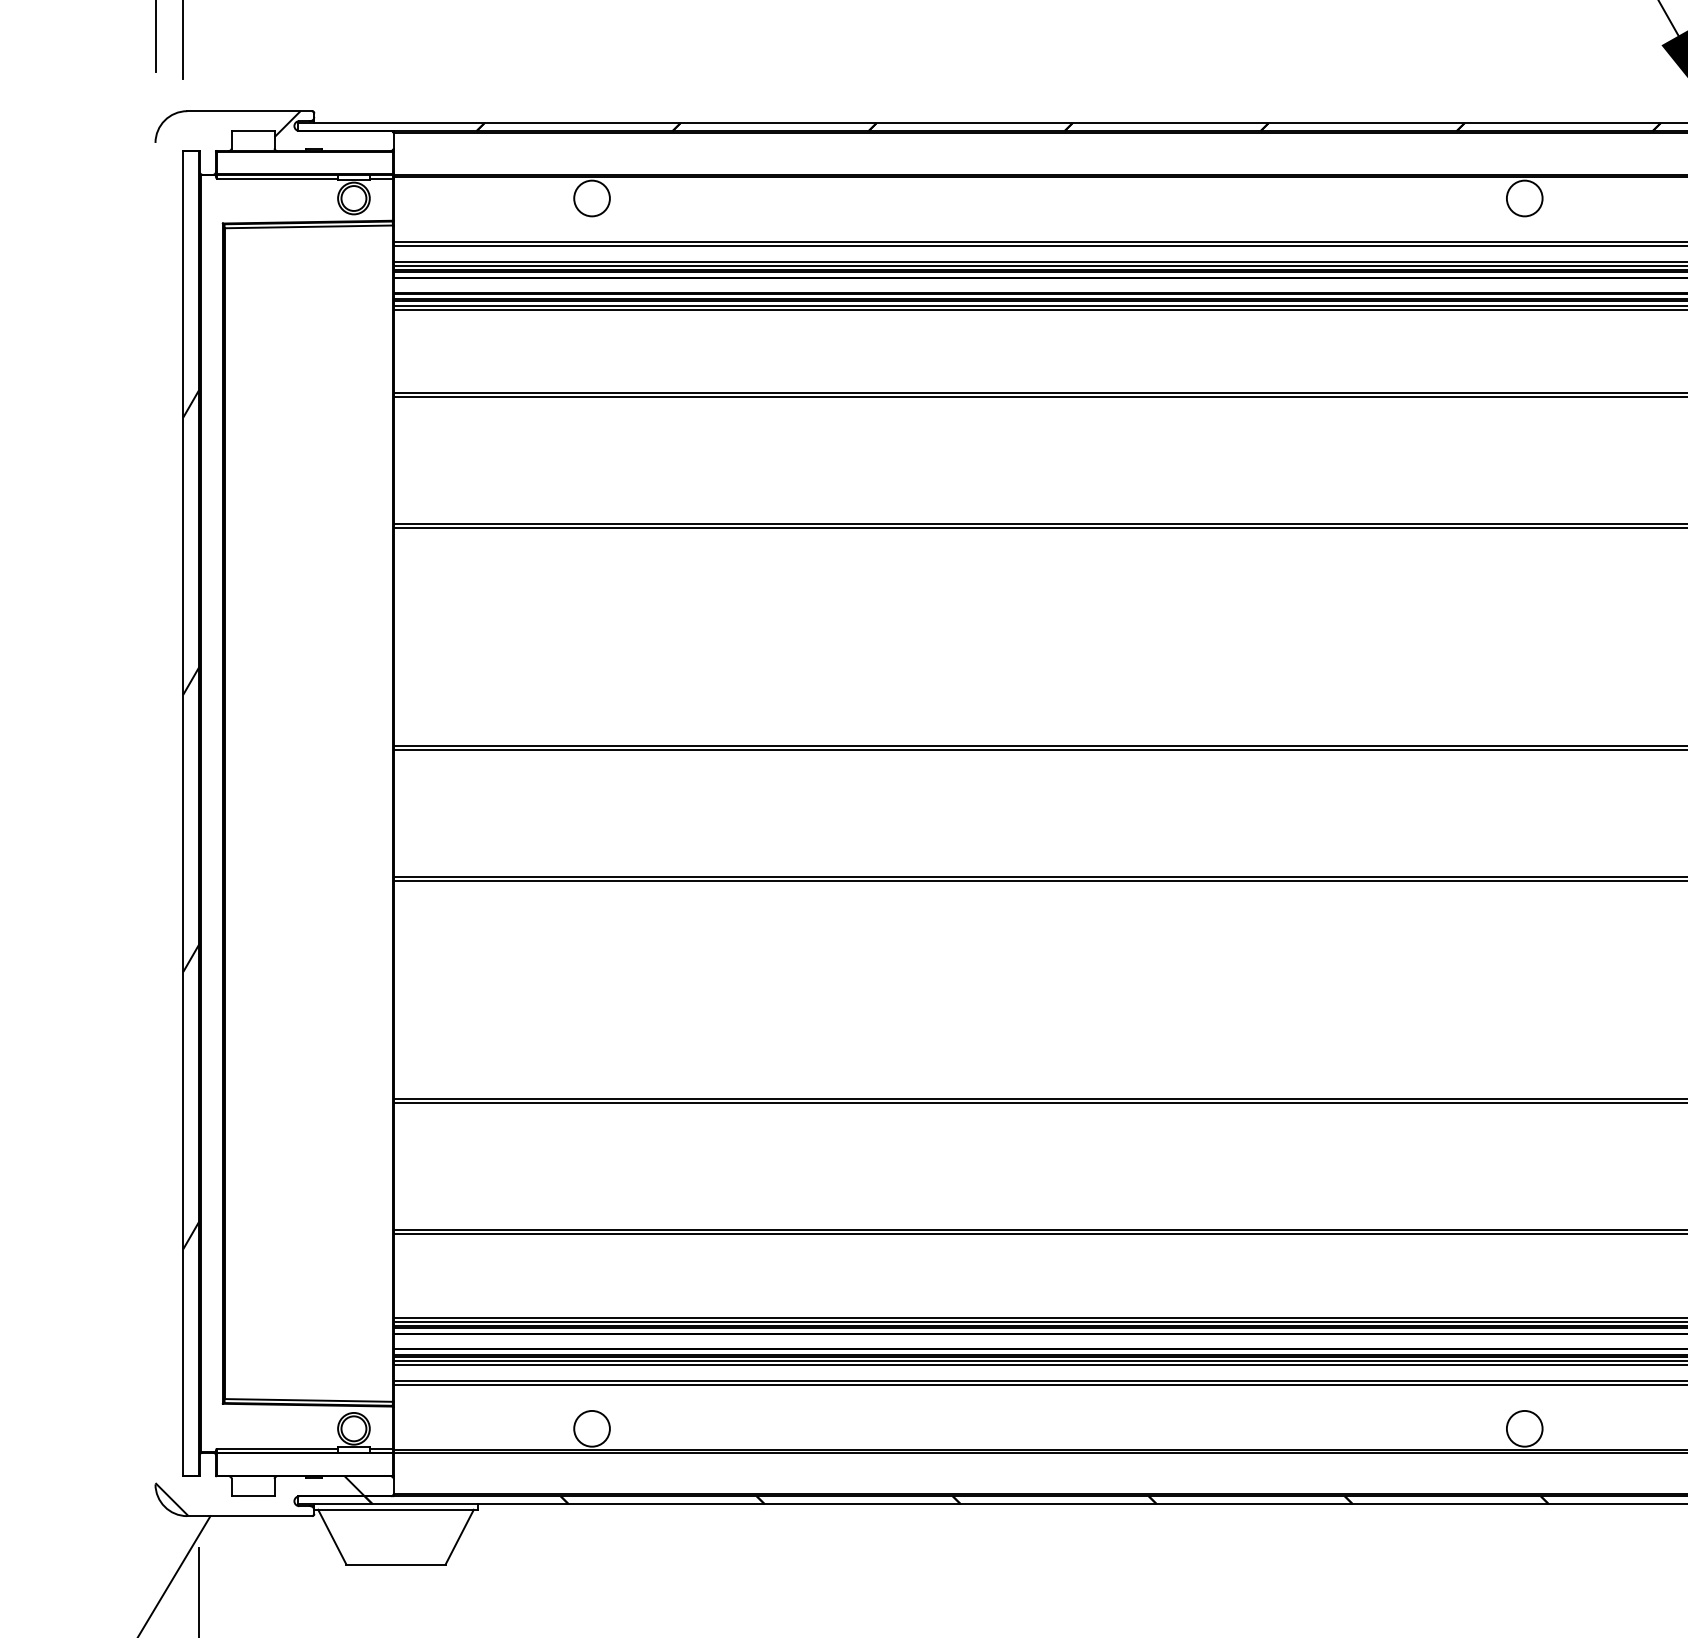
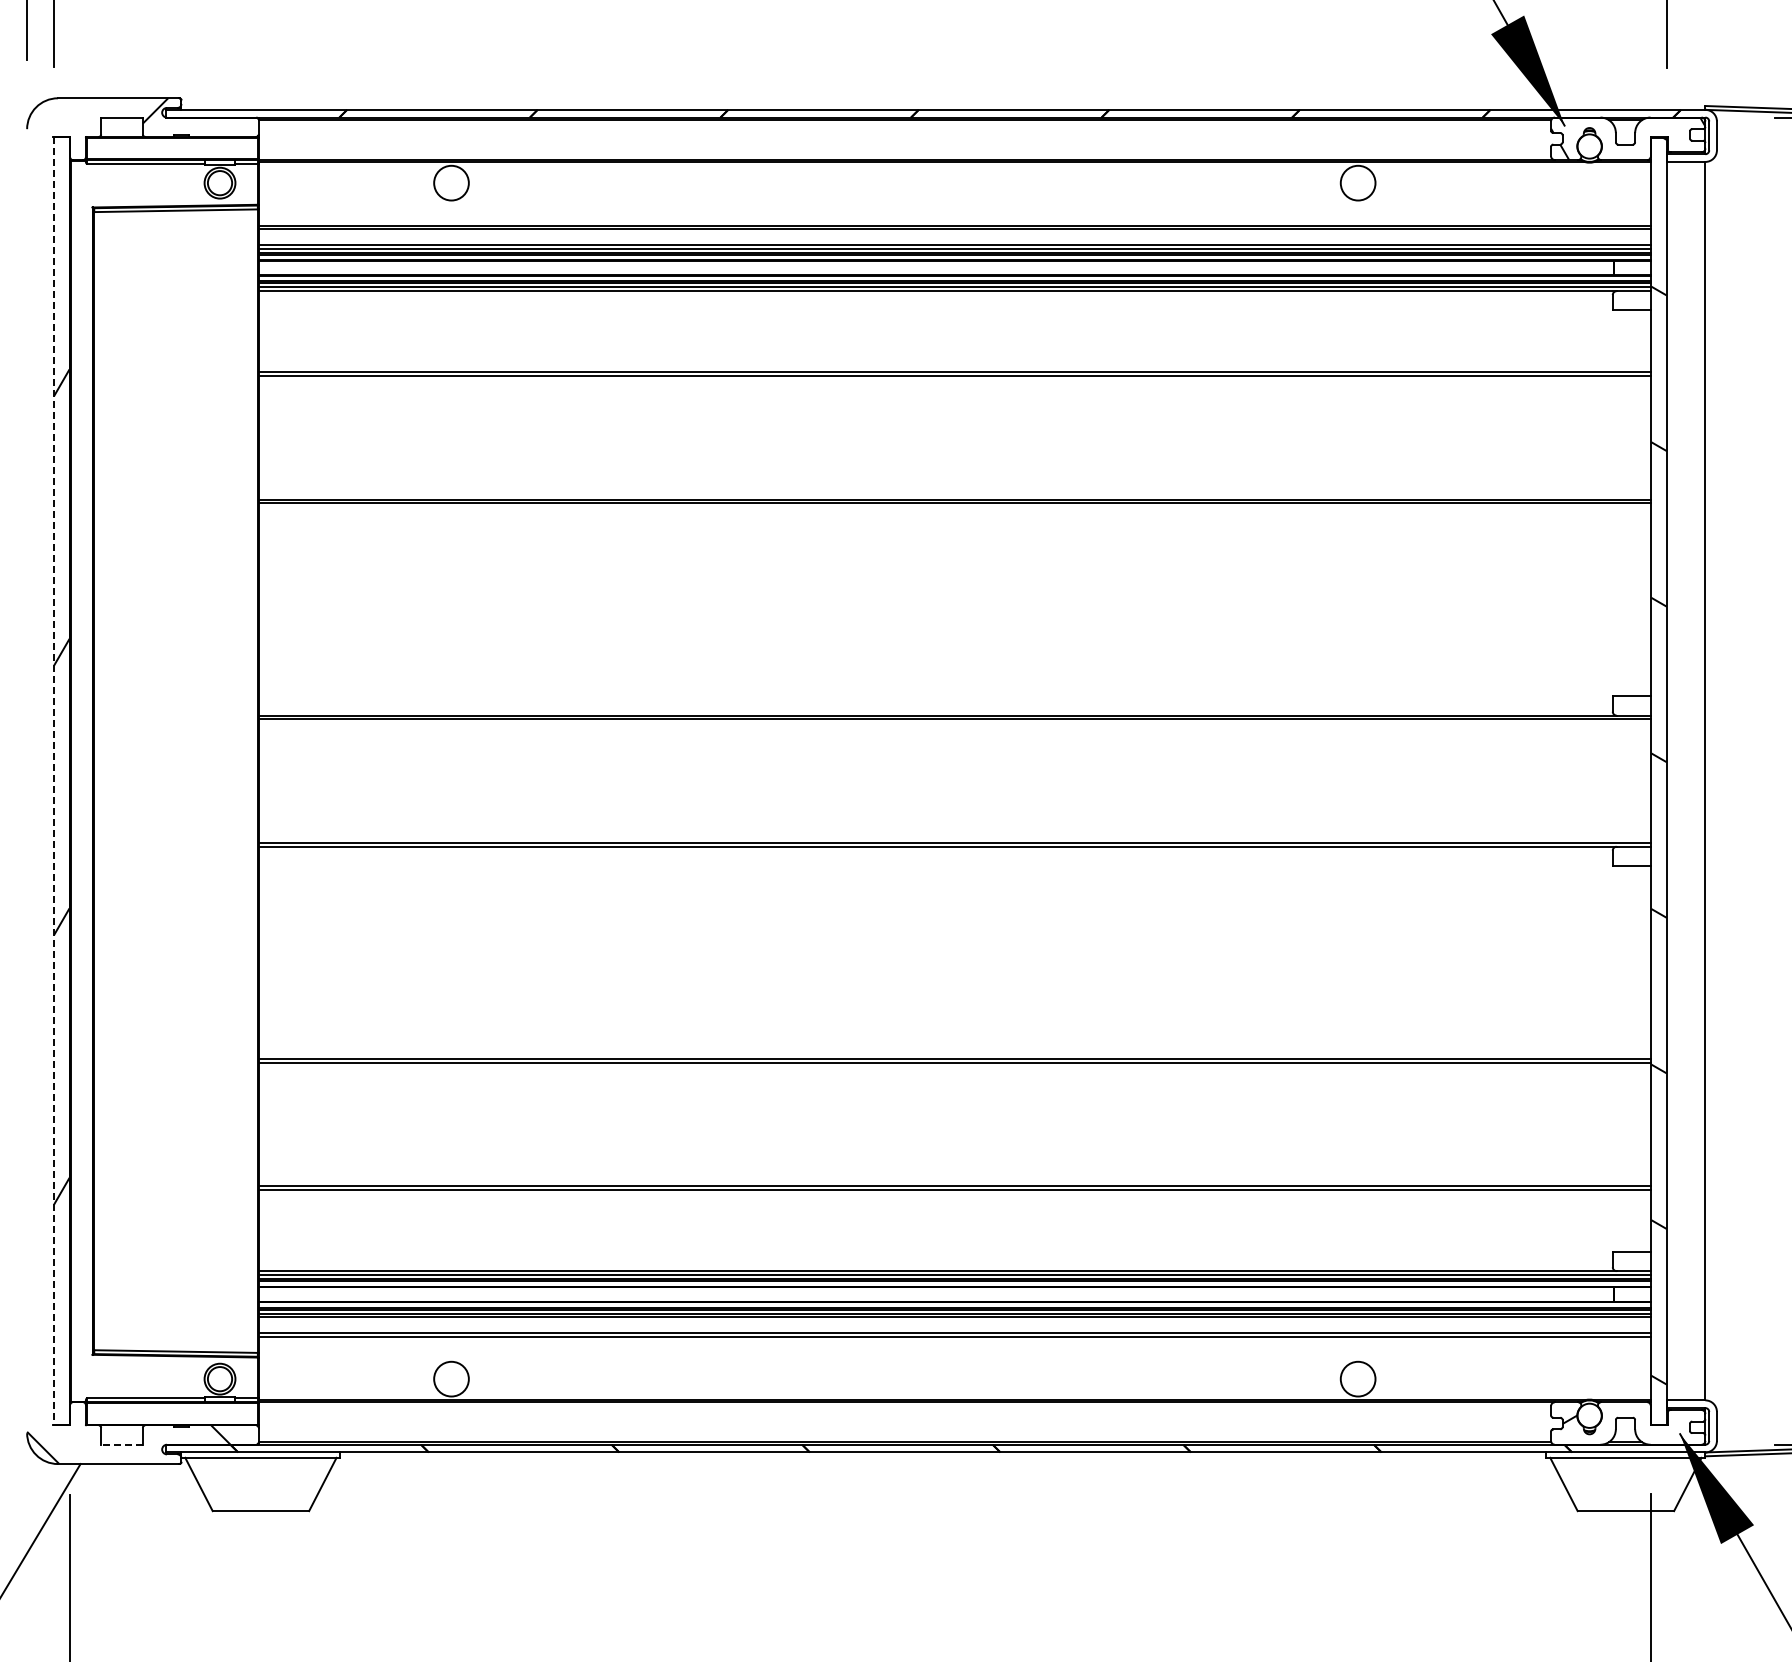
line: (183, 814) -> (54, 781), solid -> dashed
line: (253, 1496) -> (122, 1444), solid -> dashed

